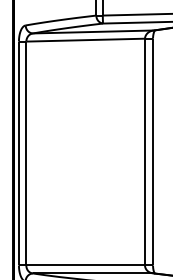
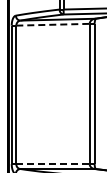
line: (84, 39) -> (52, 24), solid -> dashed
line: (84, 266) -> (52, 164), solid -> dashed

